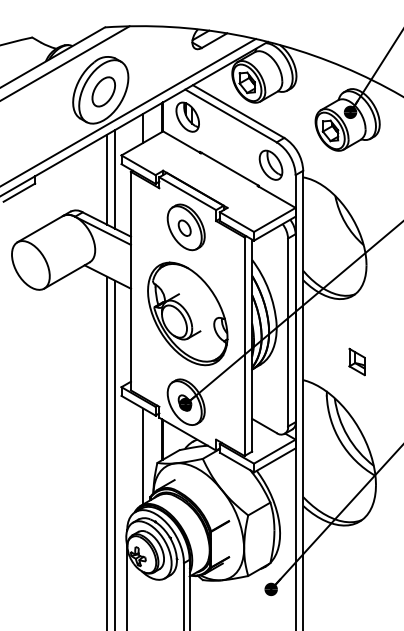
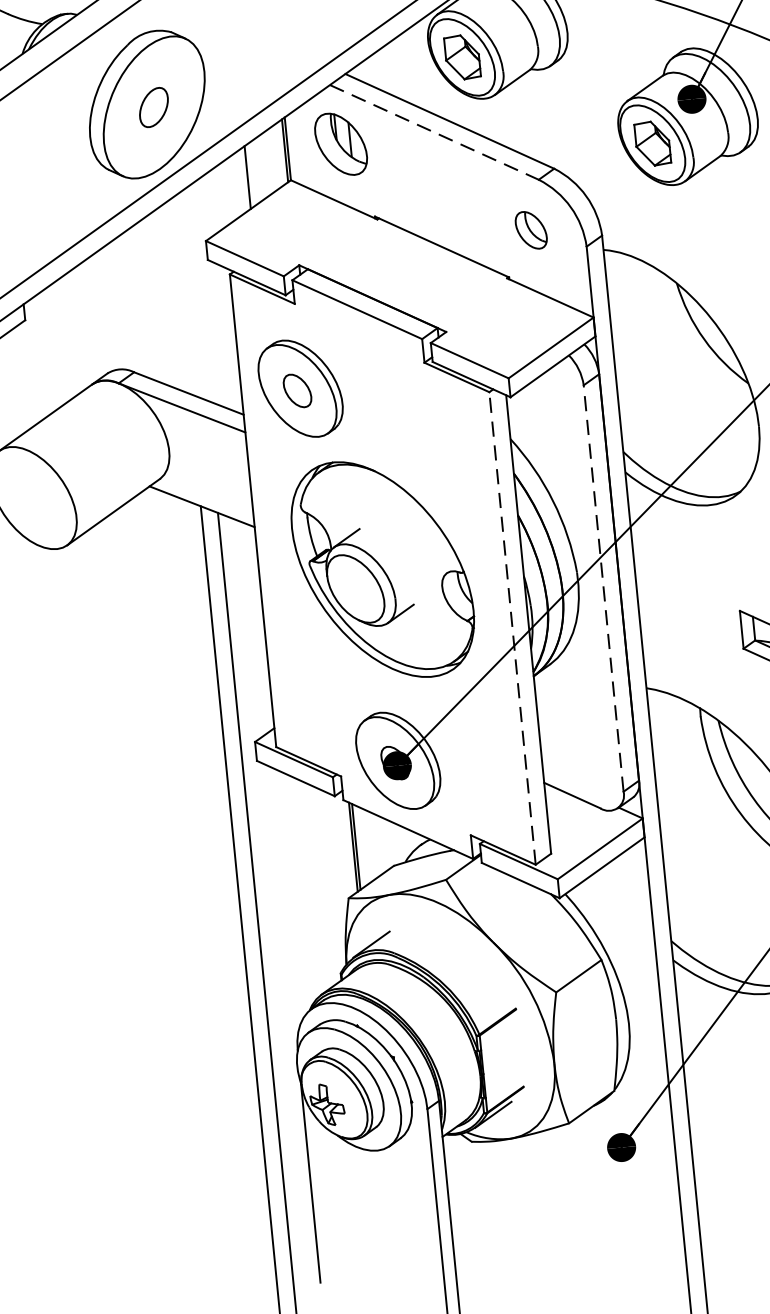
part: (103, 91) -> (153, 106), size x0.6
line: (231, 115) -> (435, 131), solid -> dashed
part: (270, 164) -> (530, 229), size x0.6
line: (107, 179) -> (180, 295), removed
line: (114, 179) -> (195, 294), removed
part: (185, 227) -> (299, 389), moved
line: (288, 332) -> (604, 588), solid -> dashed
line: (244, 346) -> (512, 627), solid -> dashed
line: (143, 456) -> (317, 887), removed

